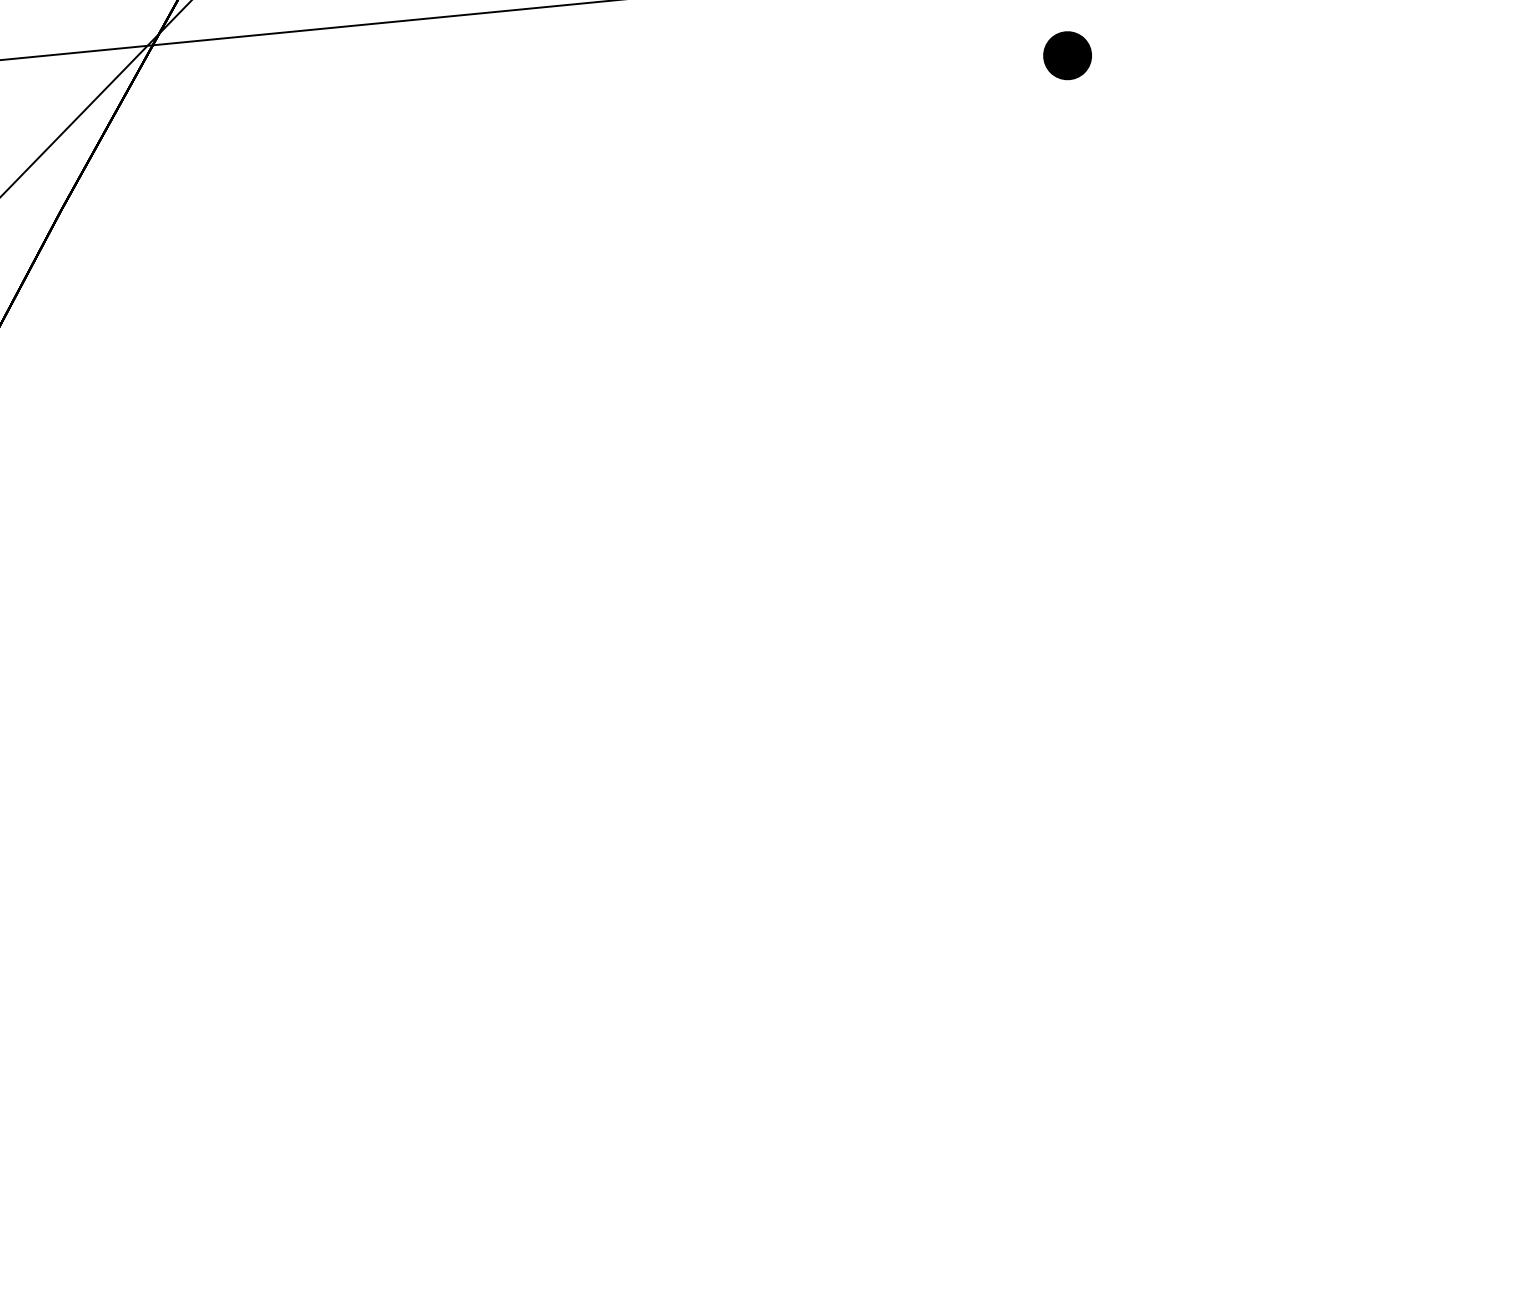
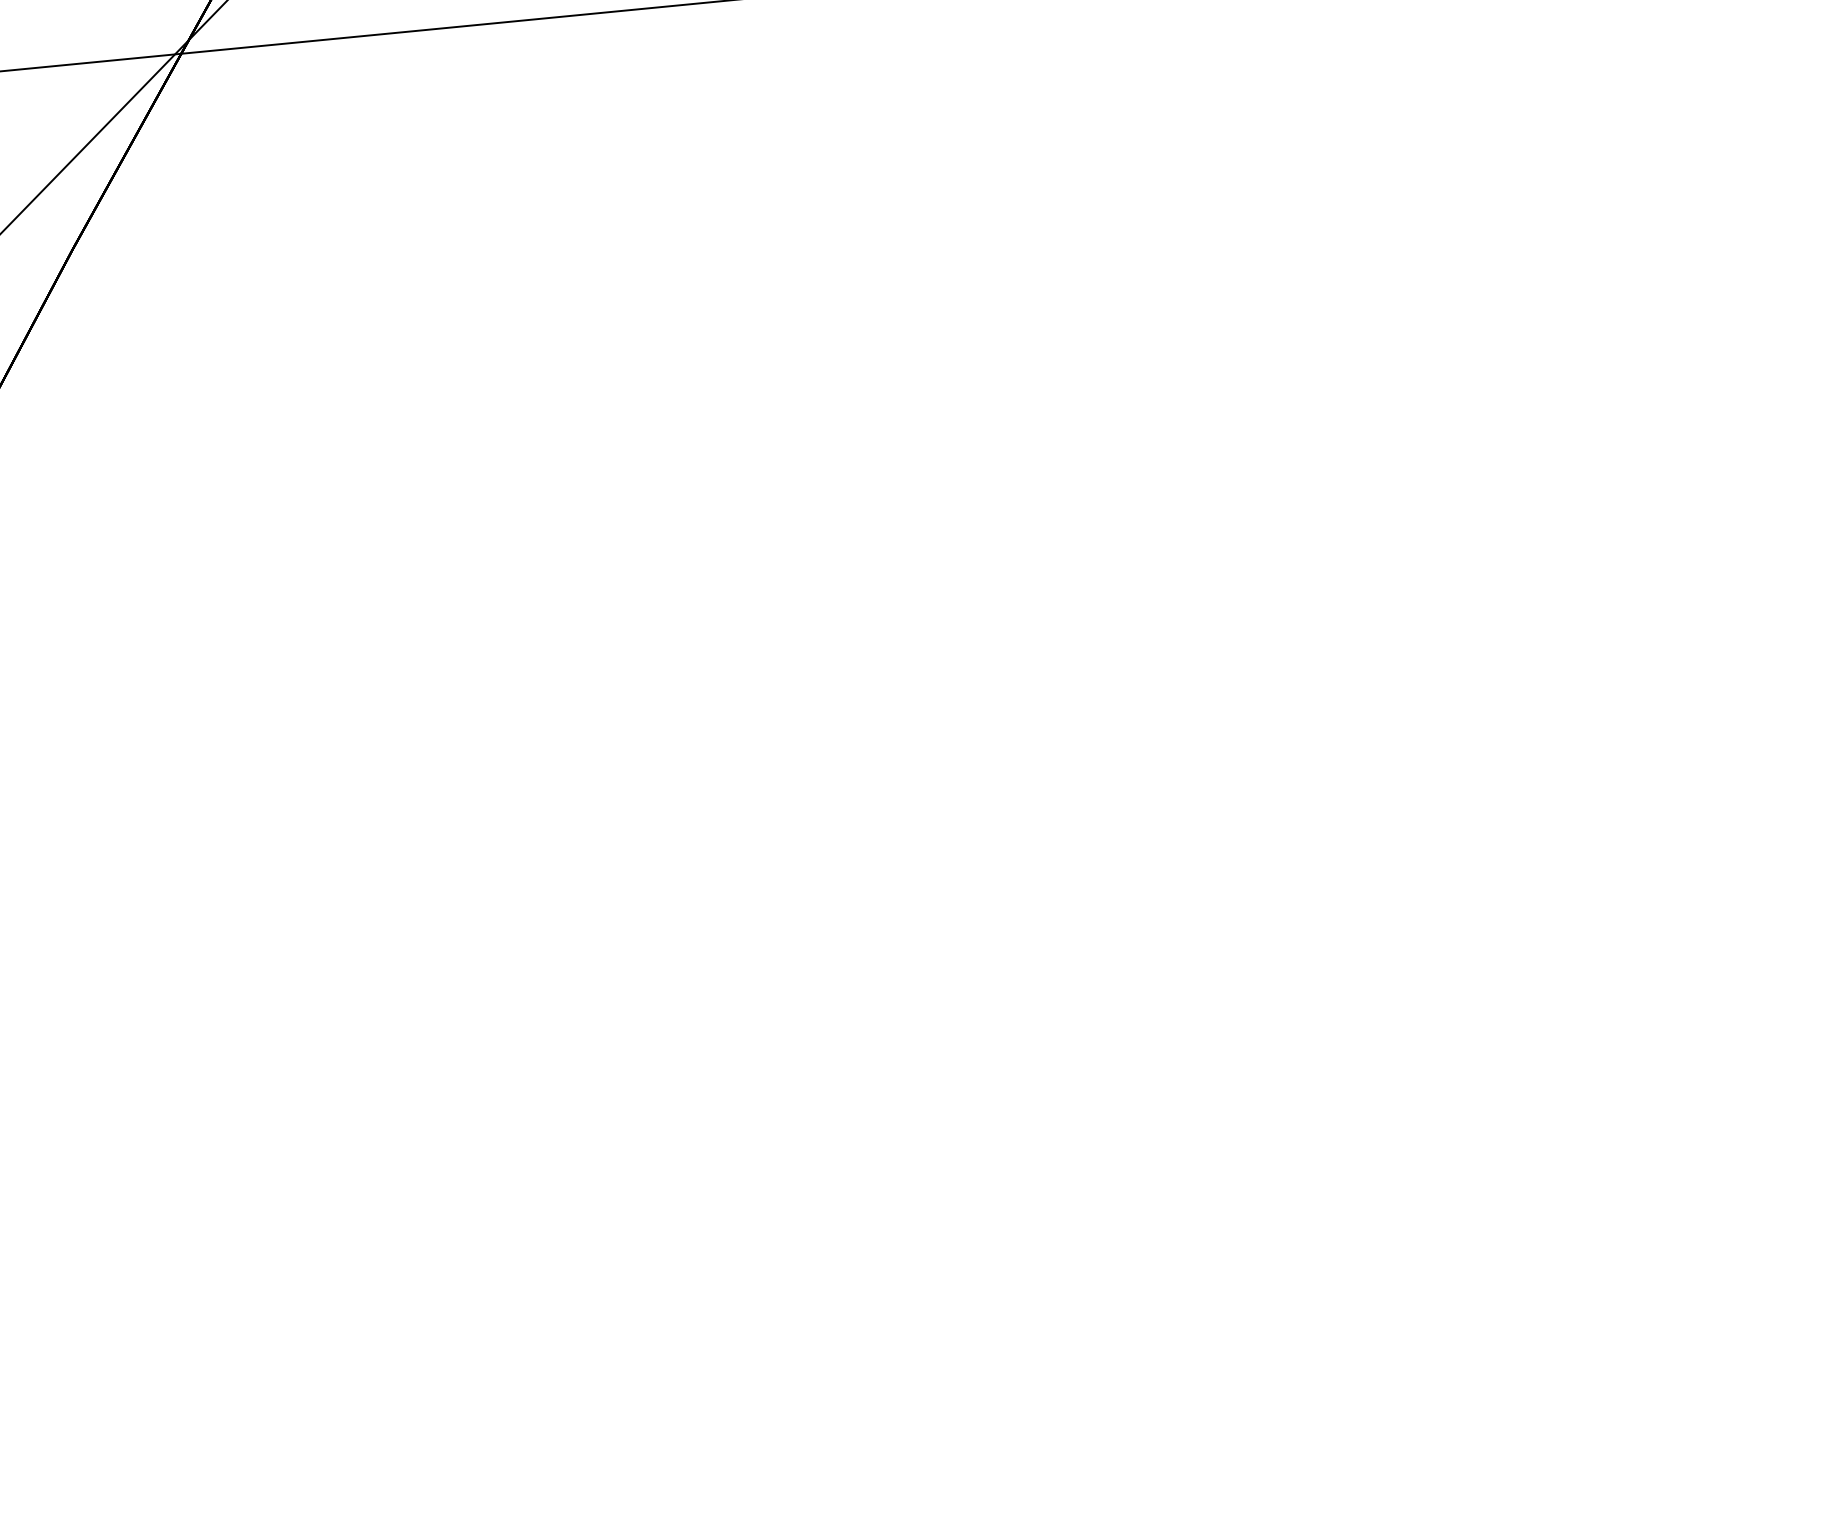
part: (1067, 55) -> (1266, 65), removed

